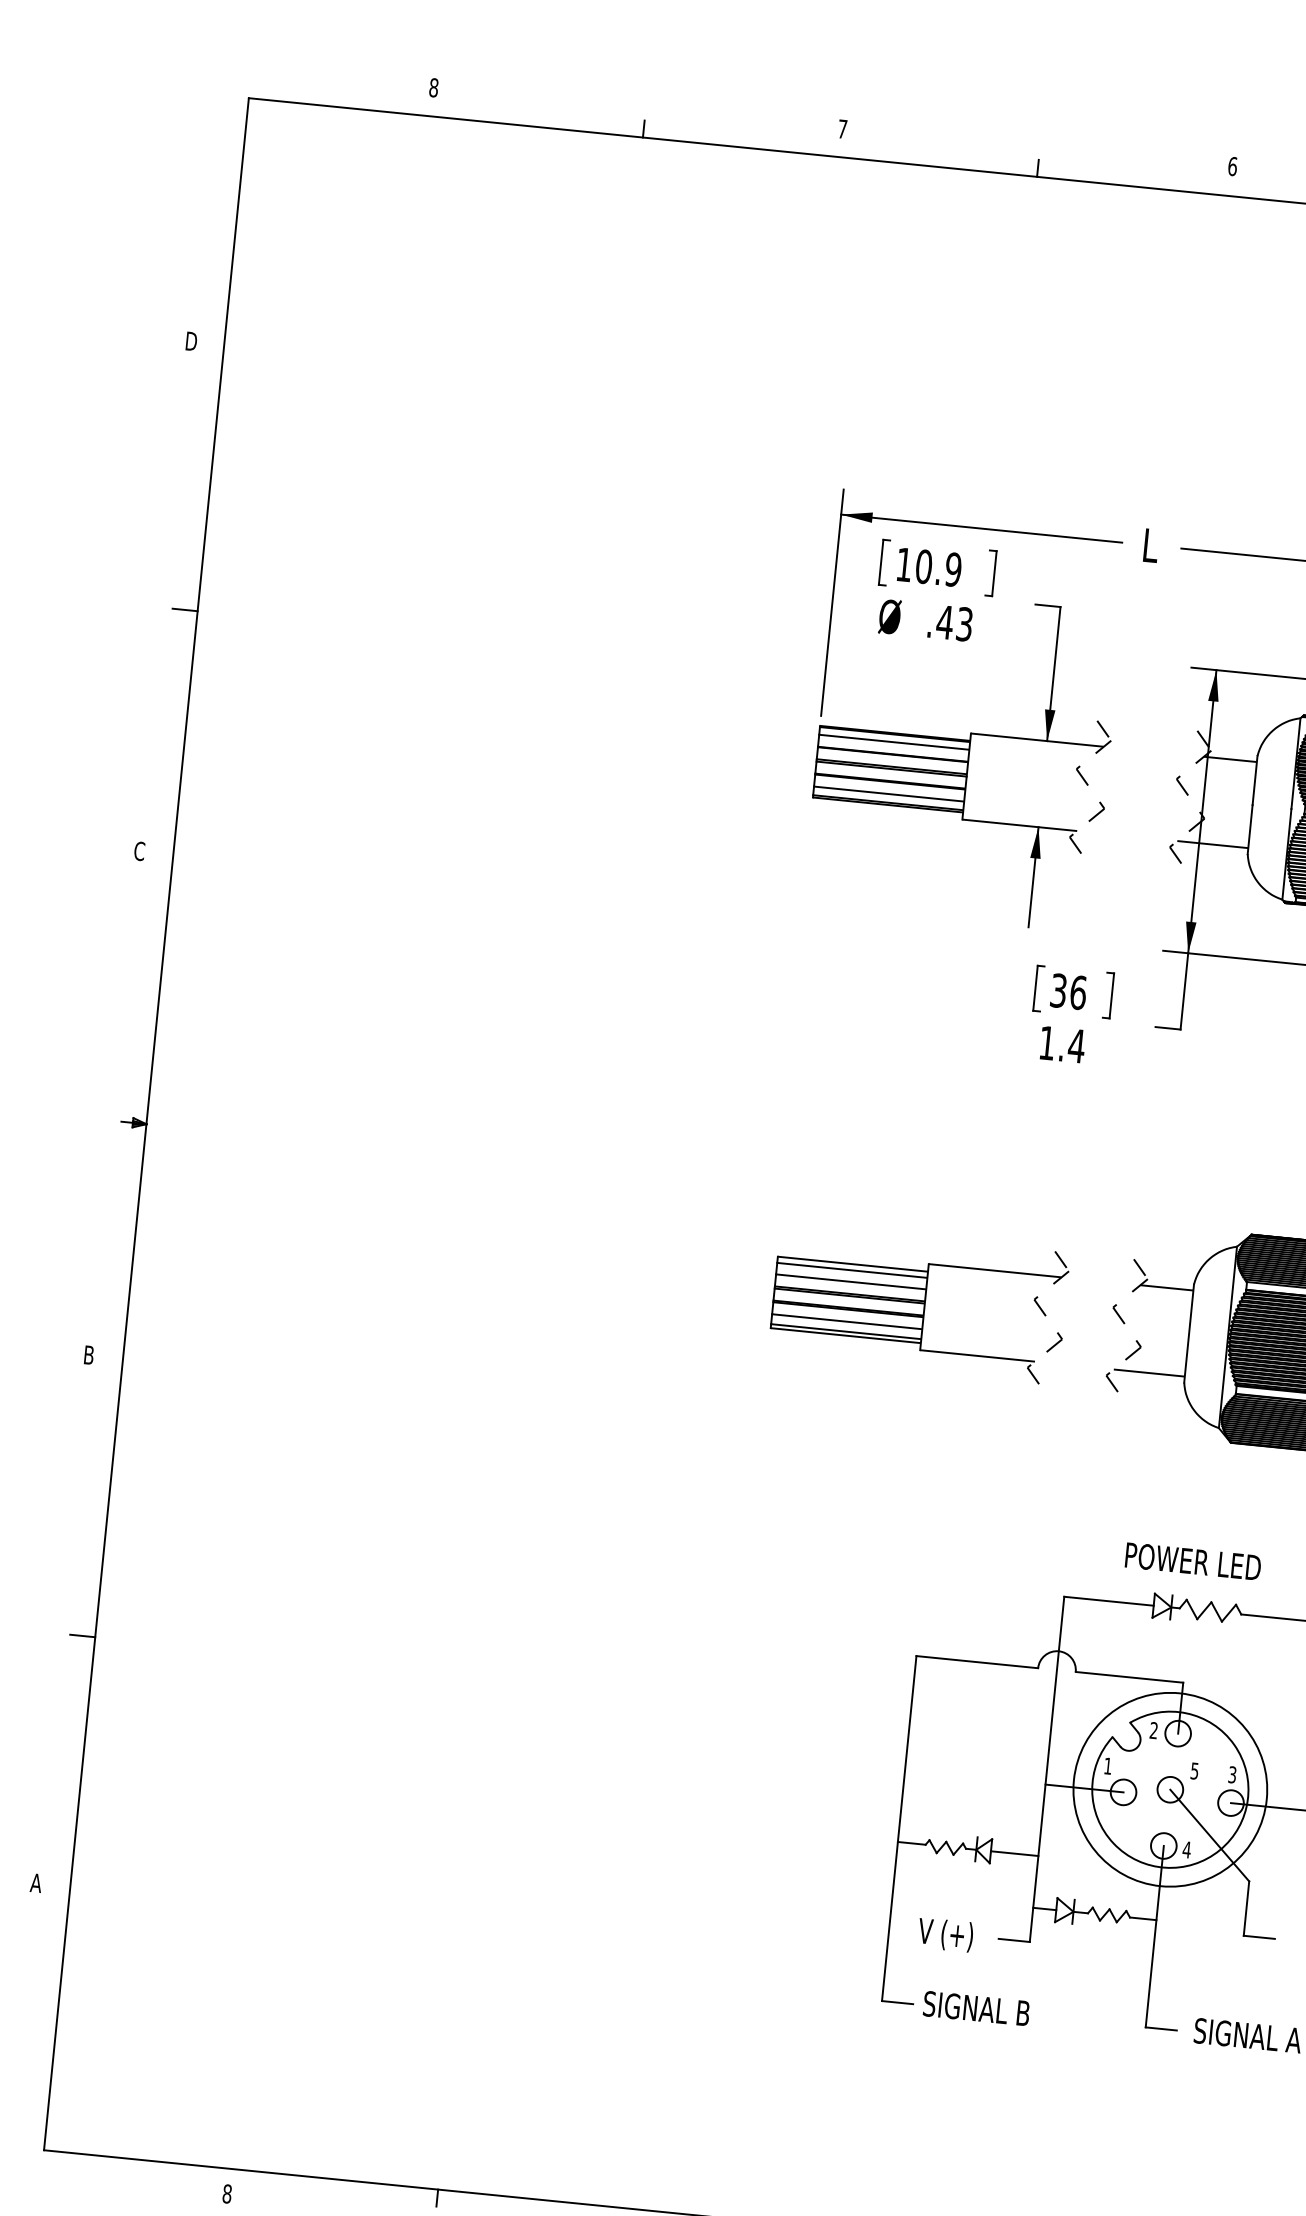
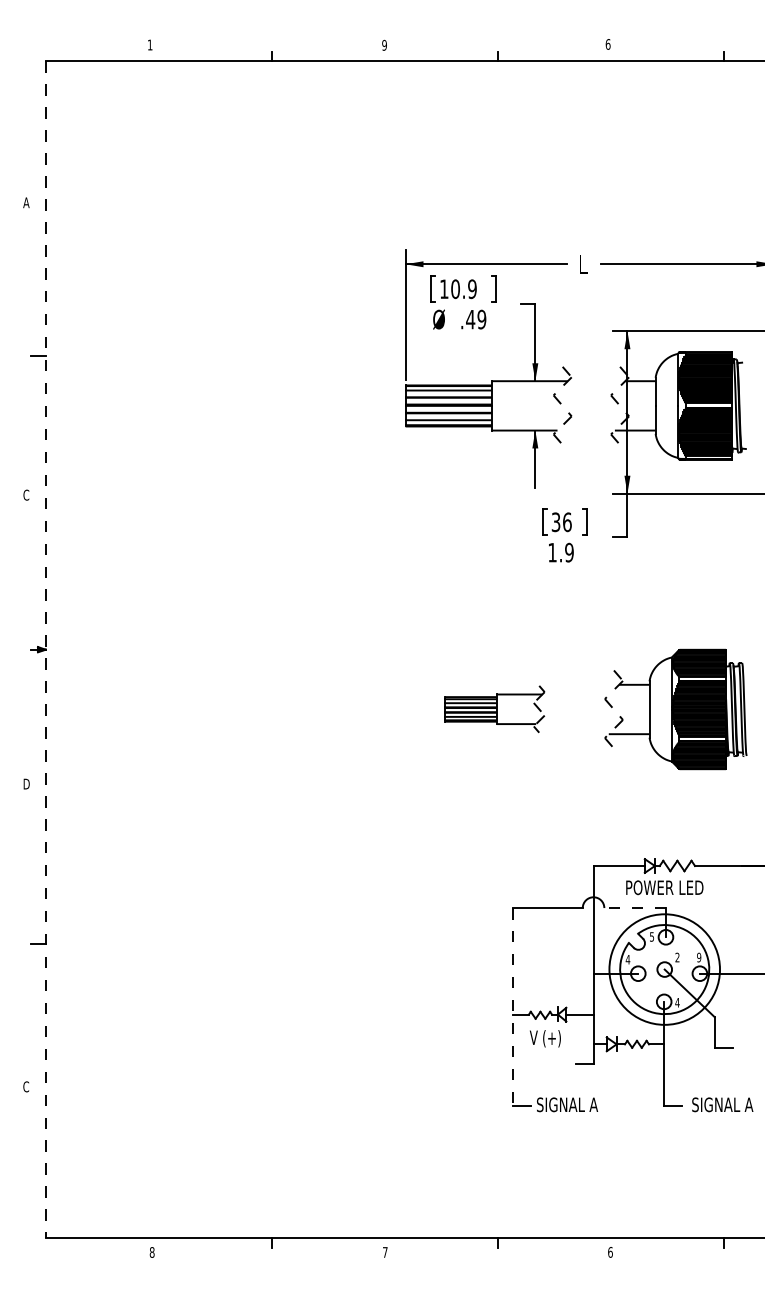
text: (432, 86) -> (149, 44), 8 -> 1
text: (842, 127) -> (384, 44), 7 -> 9
text: (190, 340) -> (26, 202), D -> A
text: (963, 624) -> (481, 319), .43 -> .49
text: (1076, 1045) -> (569, 552), 1.4 -> 1.9
line: (145, 1125) -> (45, 650), solid -> dashed
part: (918, 1304) -> (494, 708), size x0.6
text: (89, 1355) -> (26, 784), B -> D
text: (1192, 1561) -> (664, 887), moved
line: (1130, 1678) -> (635, 908), solid -> dashed
text: (1154, 1729) -> (652, 936), 2 -> 5
text: (1107, 1765) -> (627, 959), 1 -> 4
text: (1194, 1770) -> (677, 957), 5 -> 2
text: (1233, 1774) -> (699, 957), 3 -> 9
line: (900, 1827) -> (513, 1006), solid -> dashed
text: (36, 1882) -> (26, 1086), A -> C
text: (945, 1934) -> (545, 1038), moved
text: (1022, 2012) -> (593, 1104), SIGNAL B -> SIGNAL A

